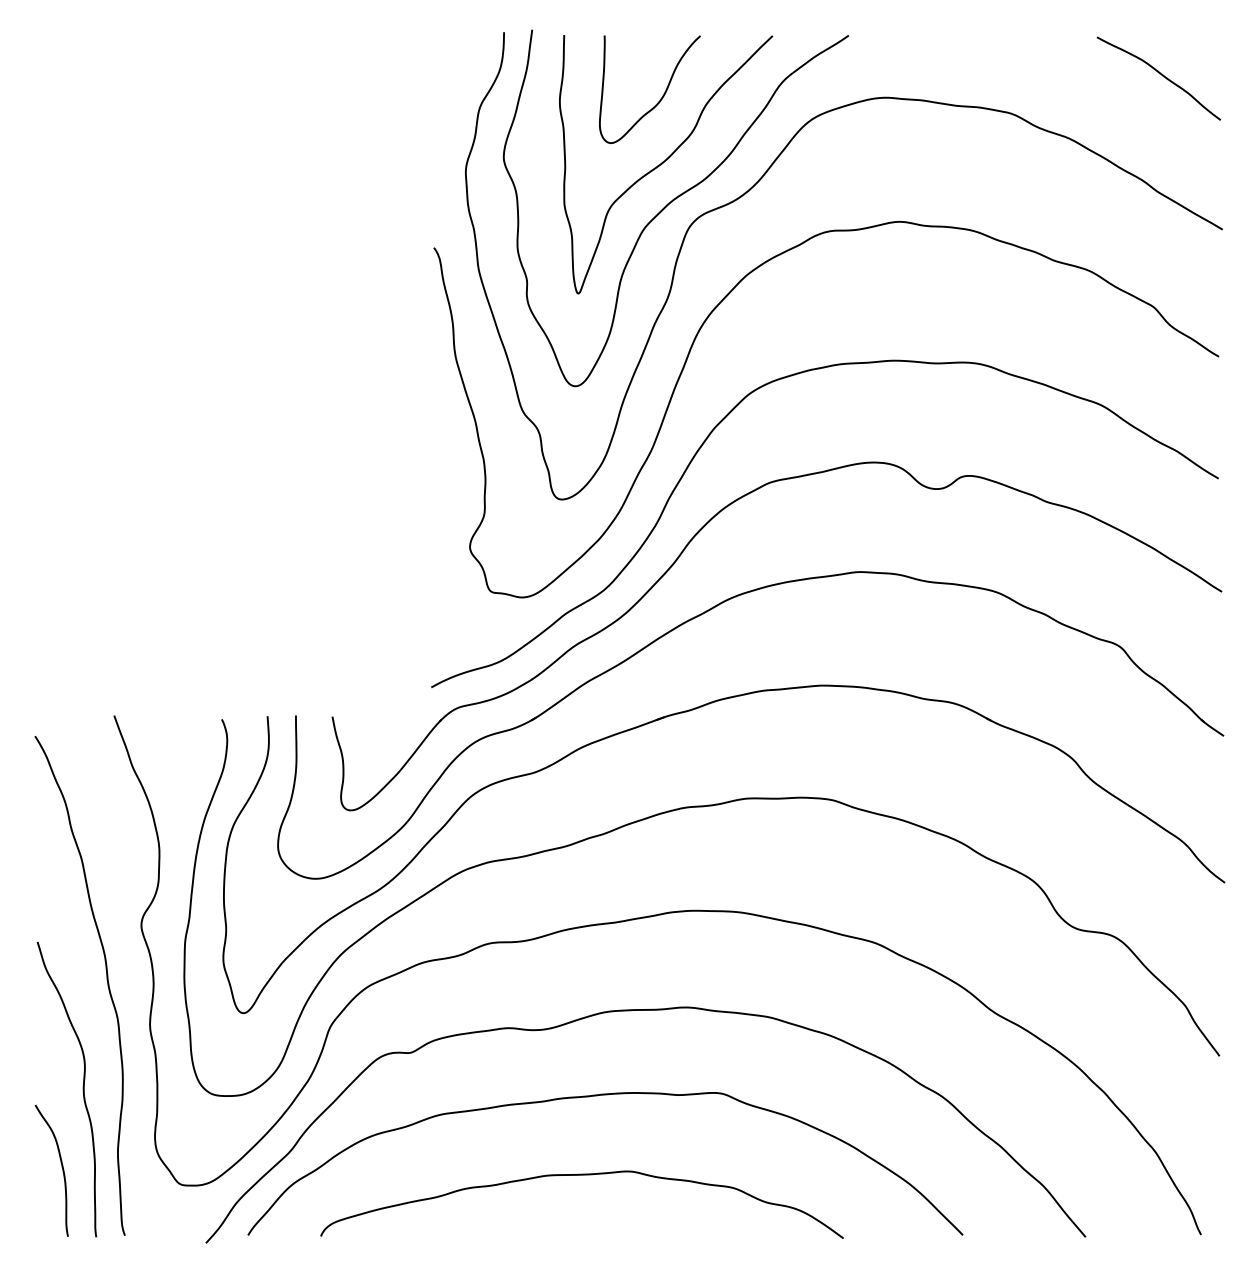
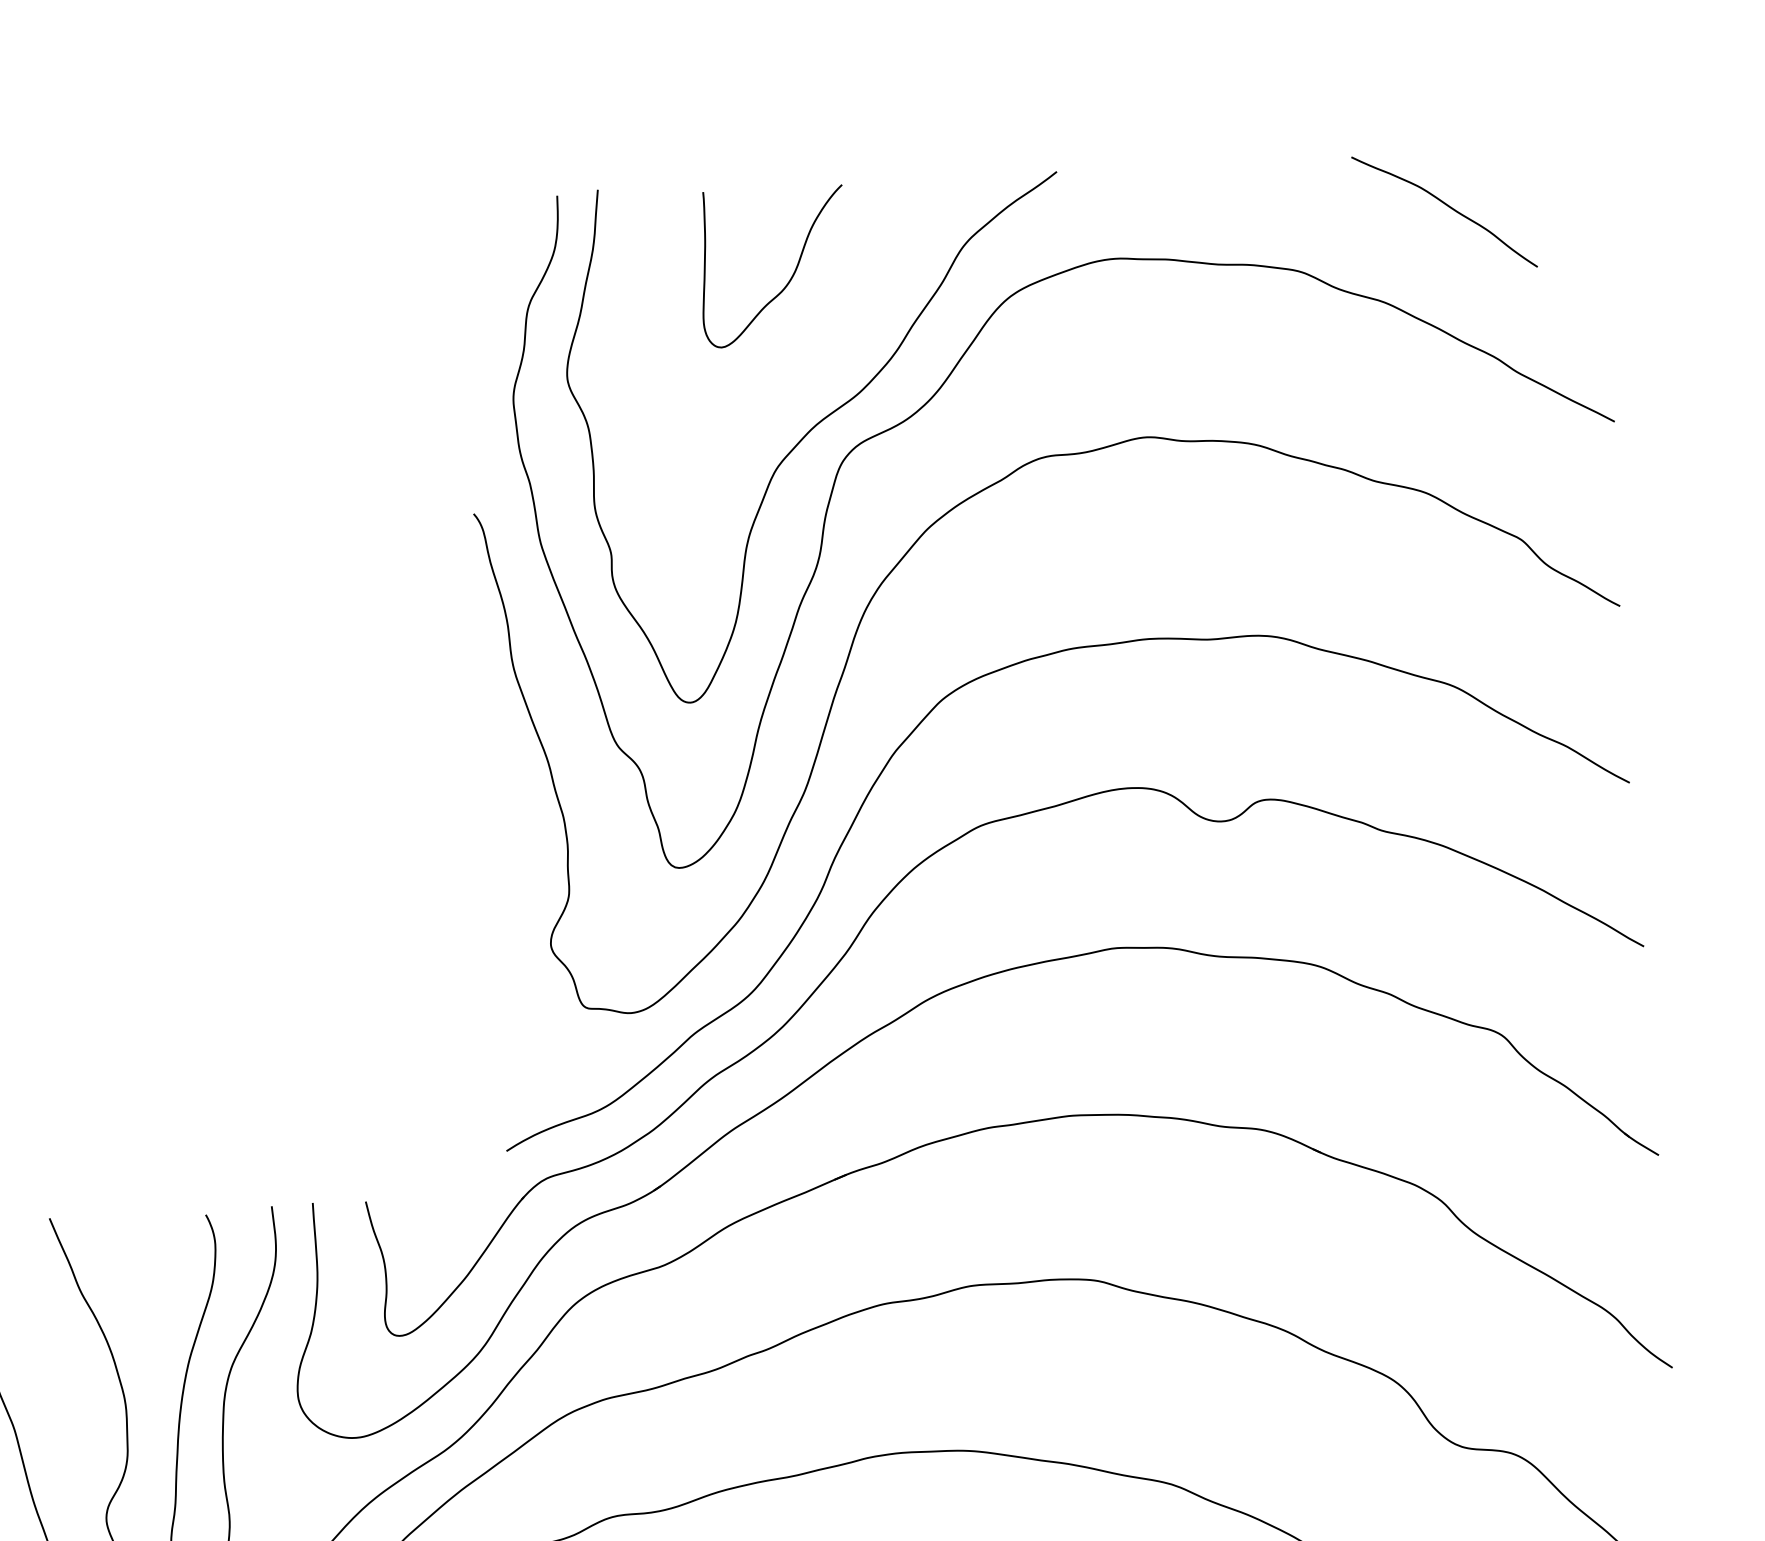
curve: (1161, 75) -> (1448, 207), moved
curve: (664, 162) -> (800, 371), removed

